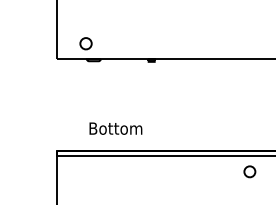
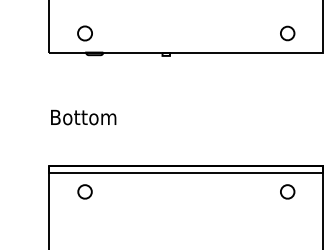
part: (249, 43) -> (287, 33), added
text: (115, 128) -> (83, 117), moved
part: (85, 171) -> (84, 191), added

